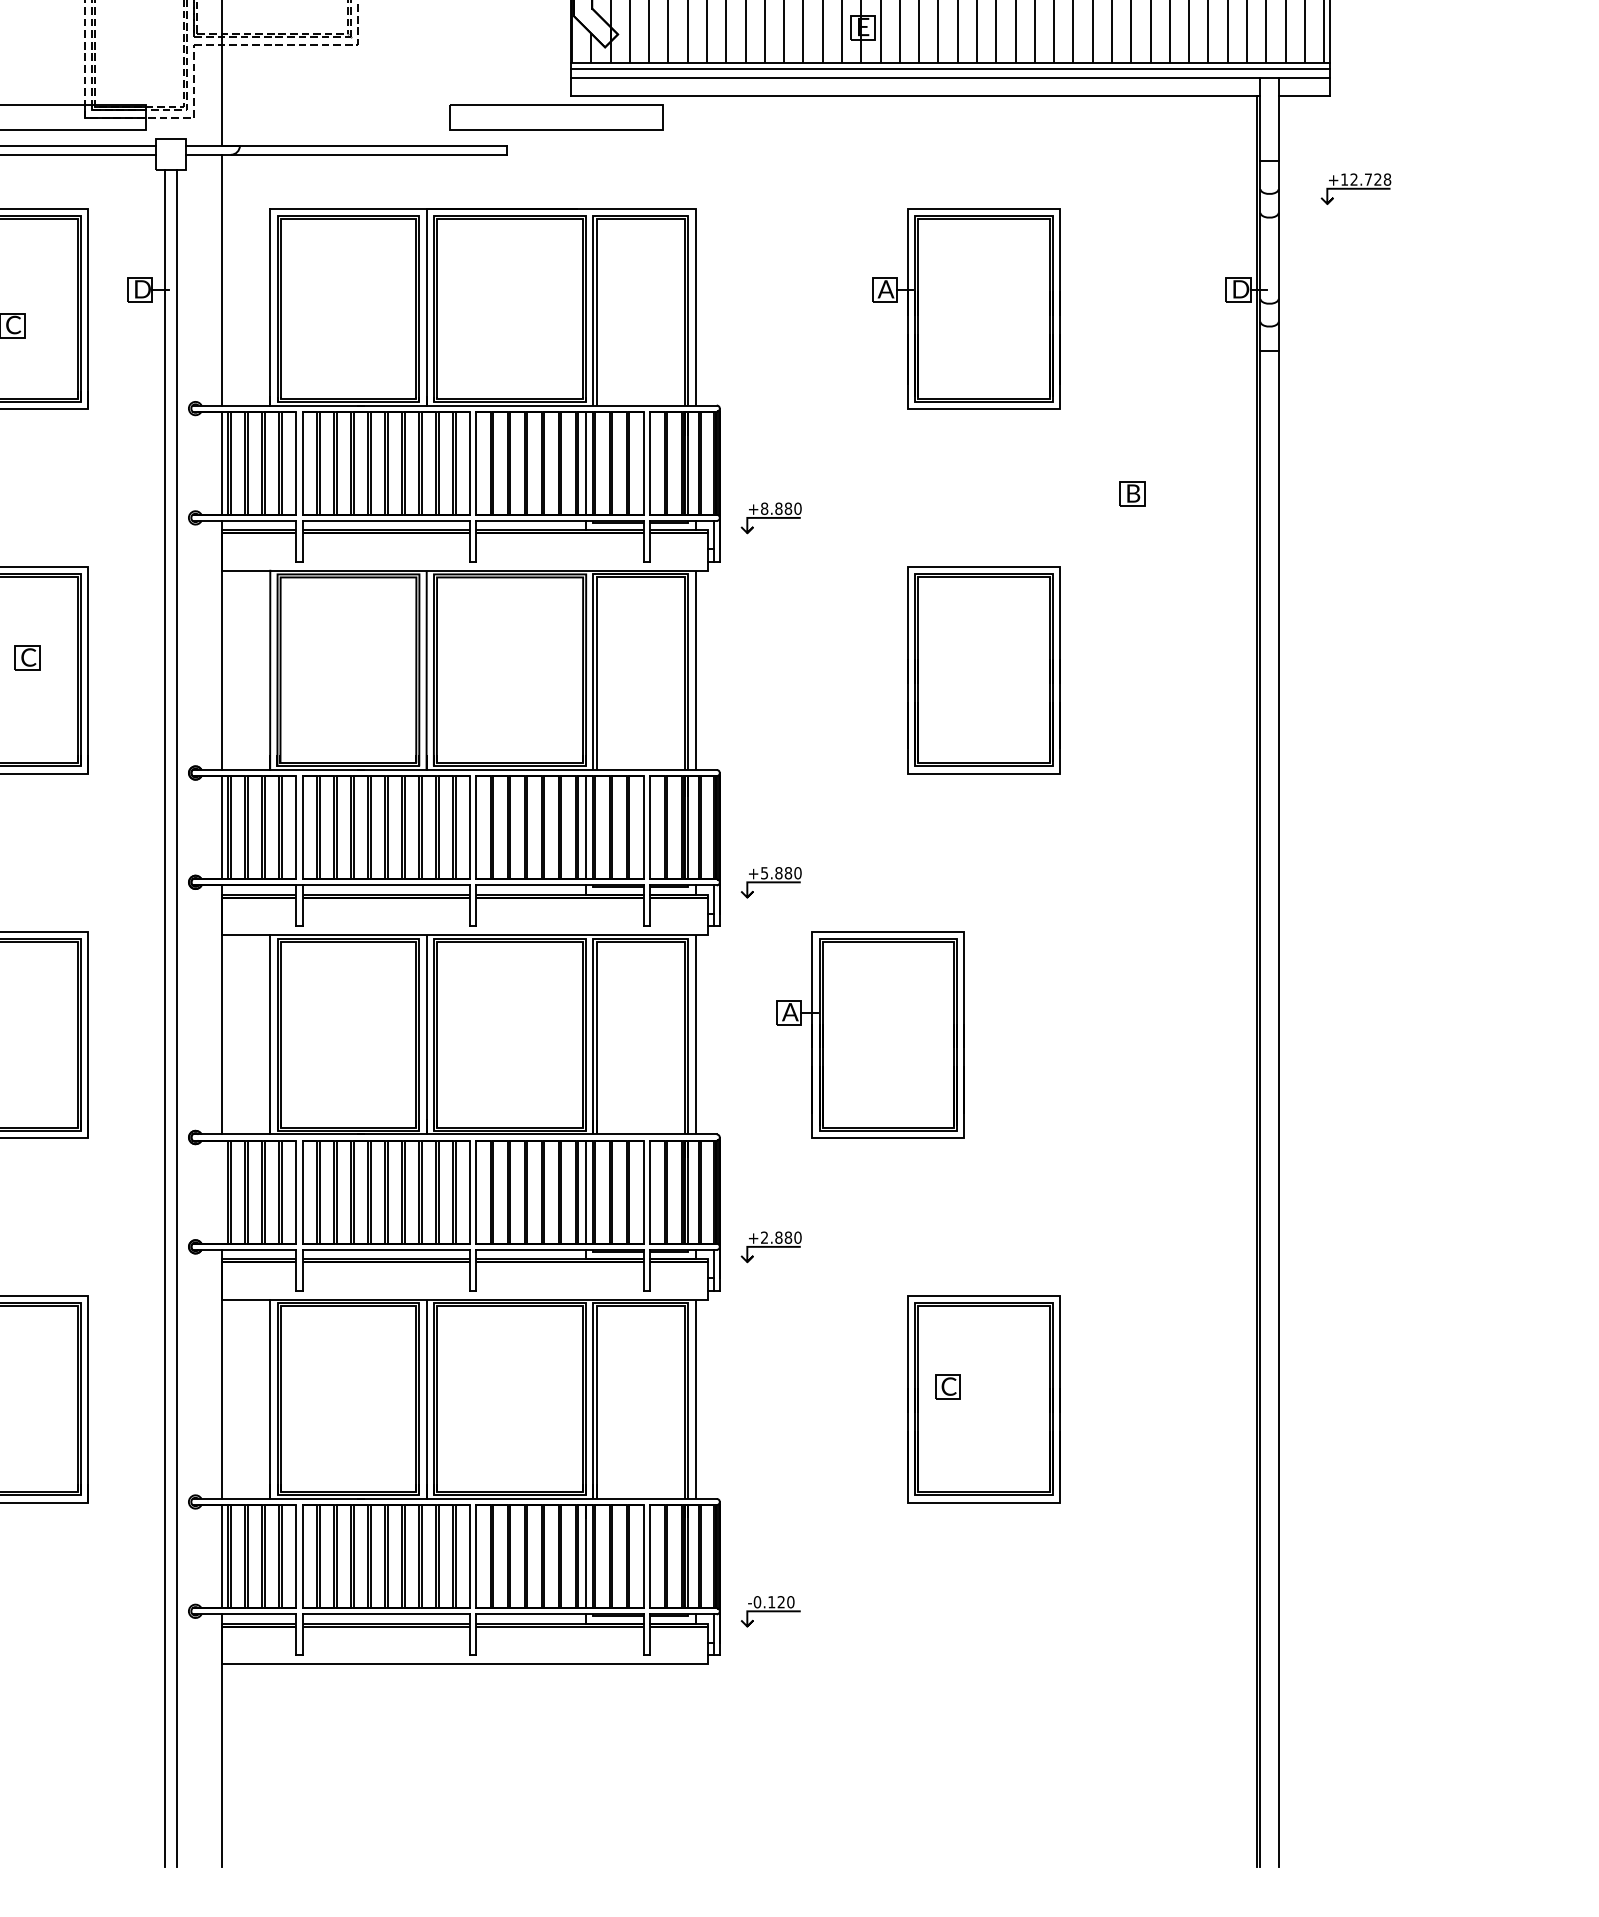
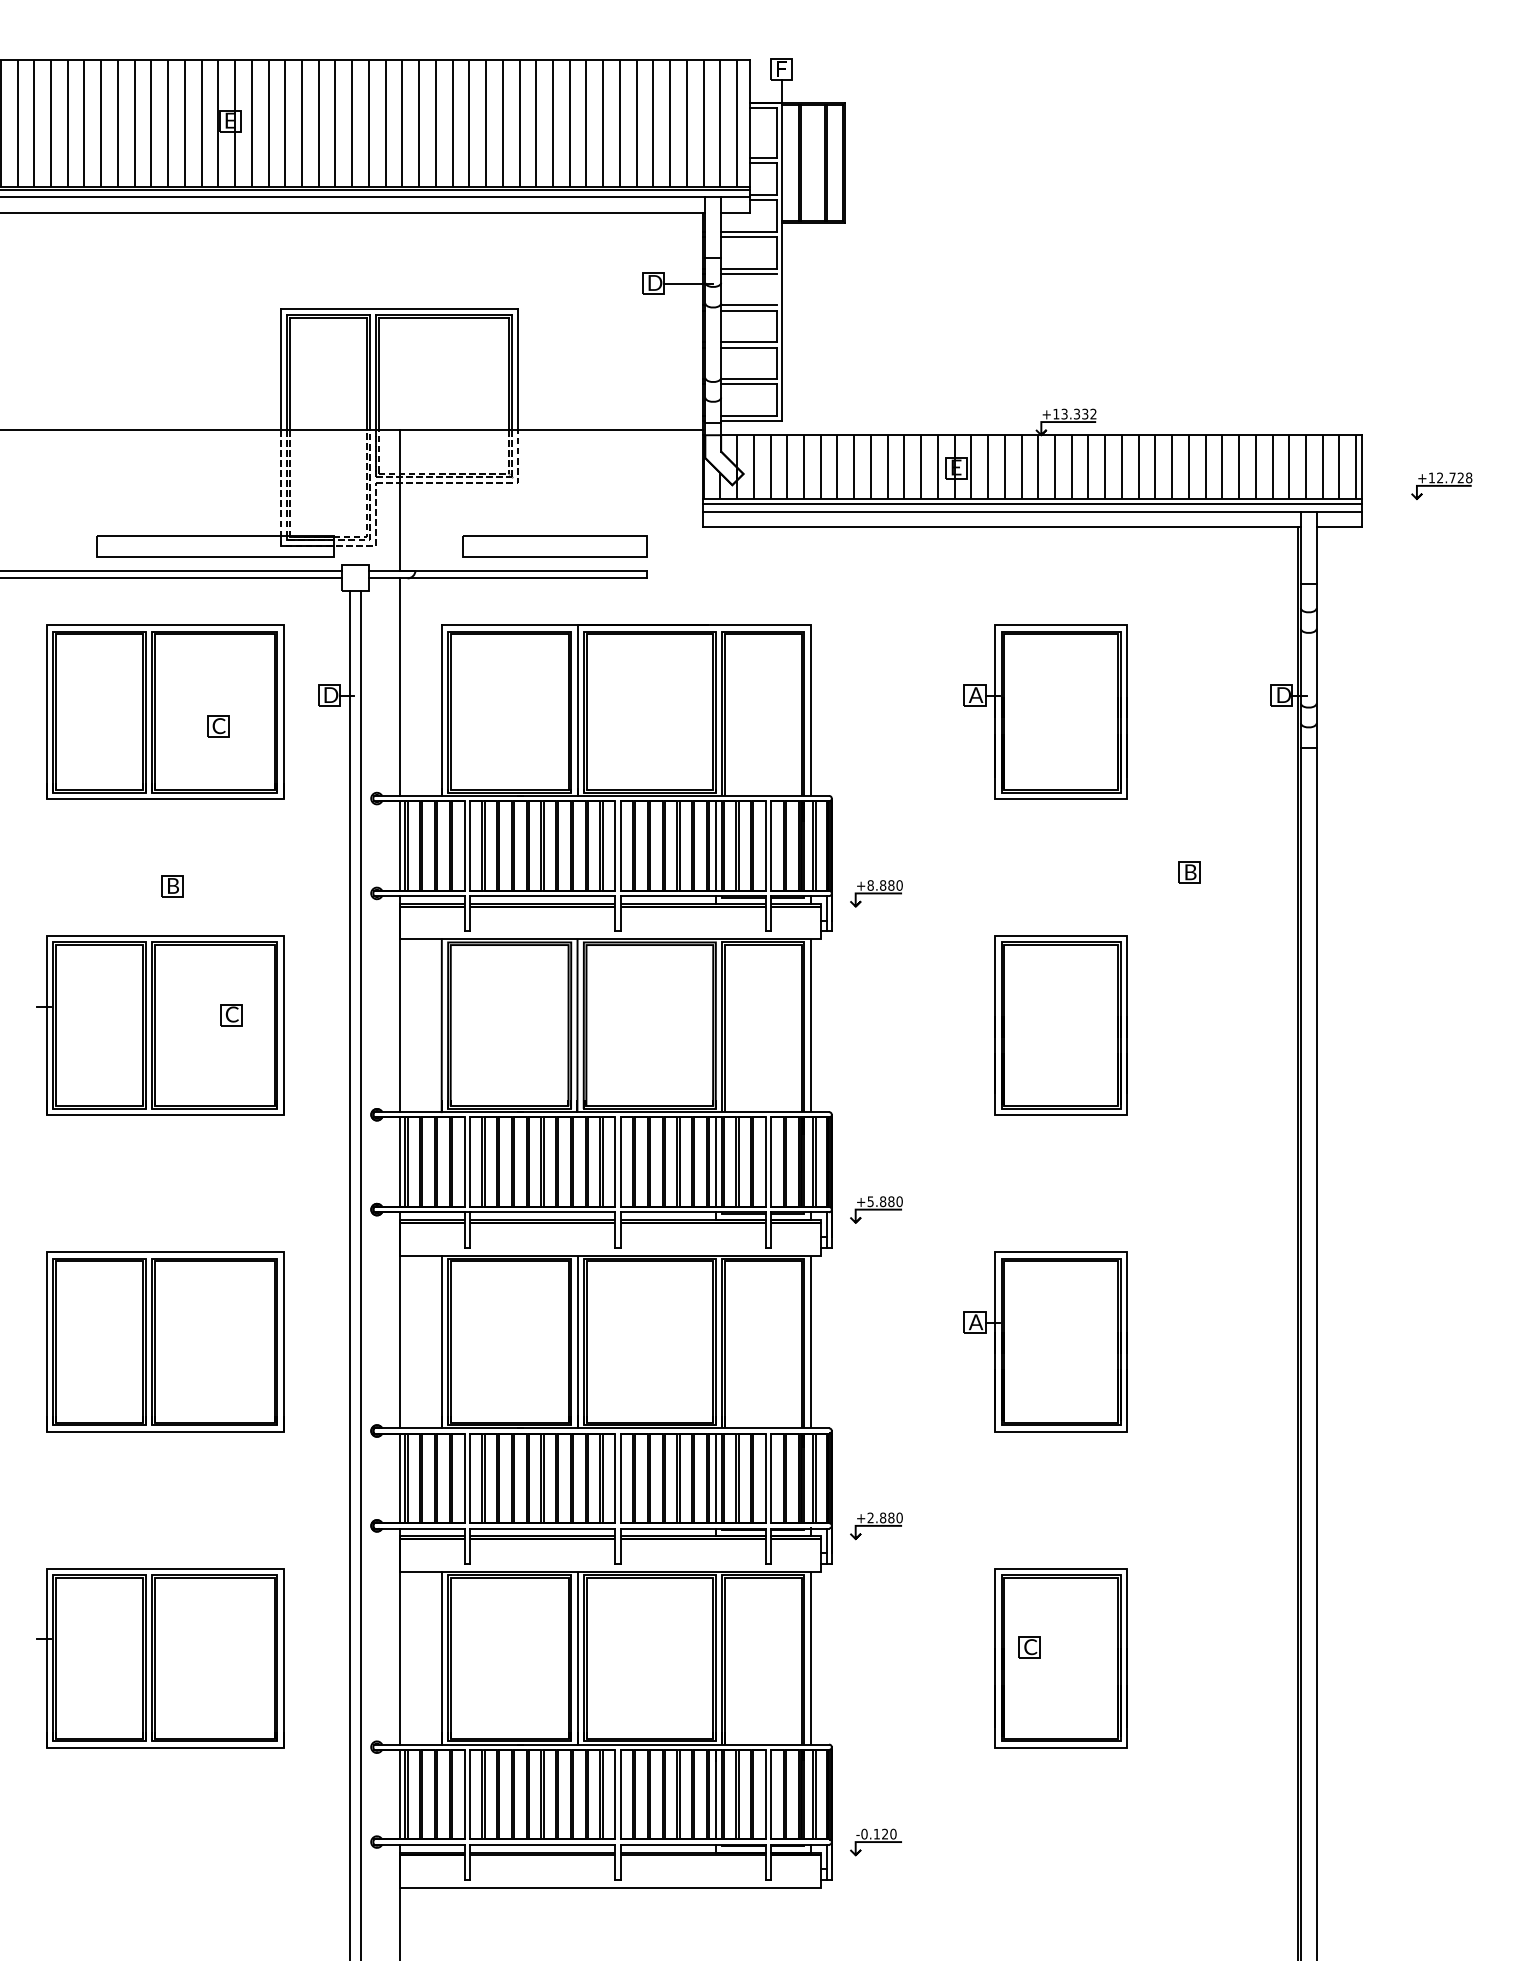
part: (555, 118) -> (554, 546), moved
part: (1355, 188) -> (1441, 485), moved
part: (870, 1034) -> (1045, 1341), moved
line: (221, 1192) -> (399, 1478), added

